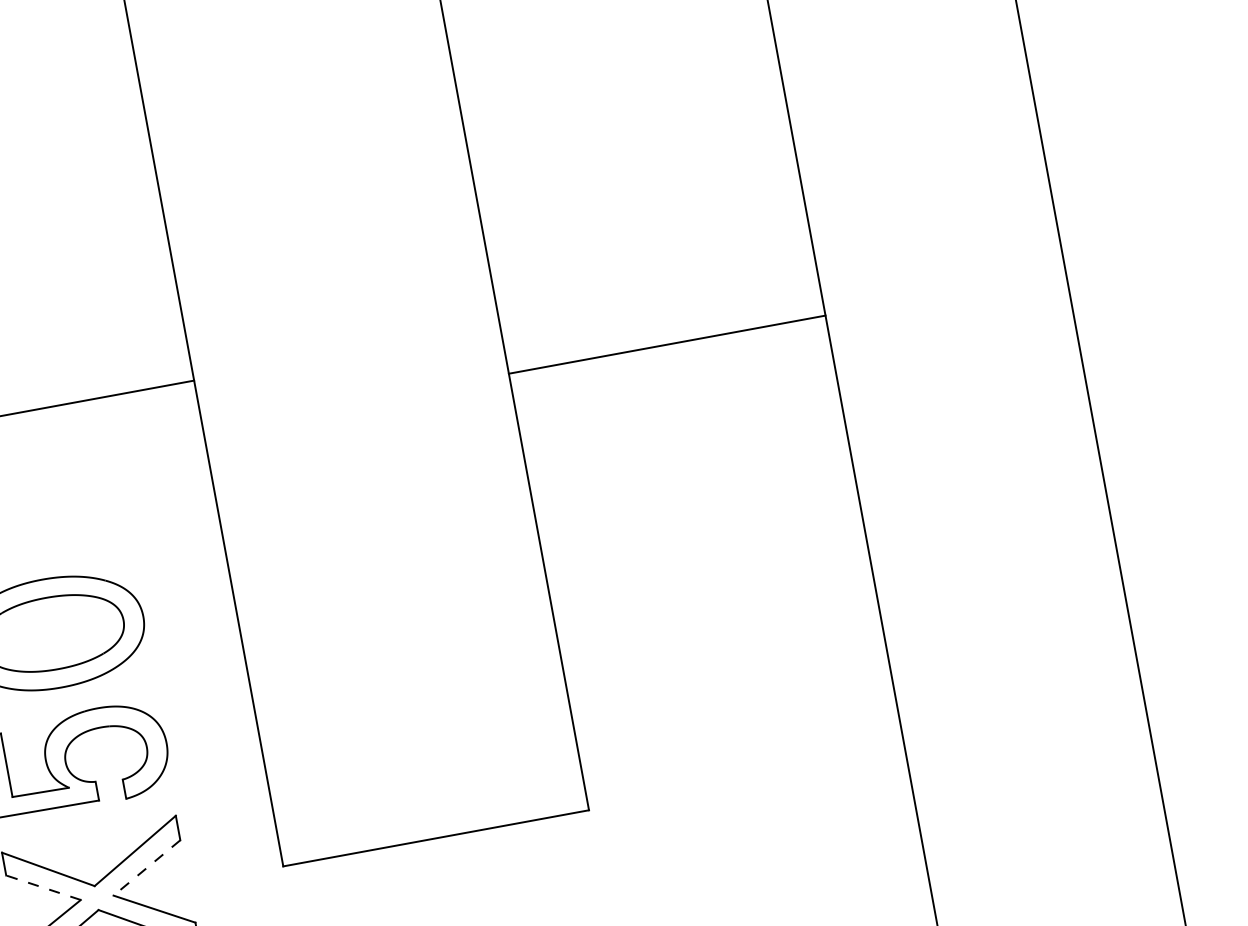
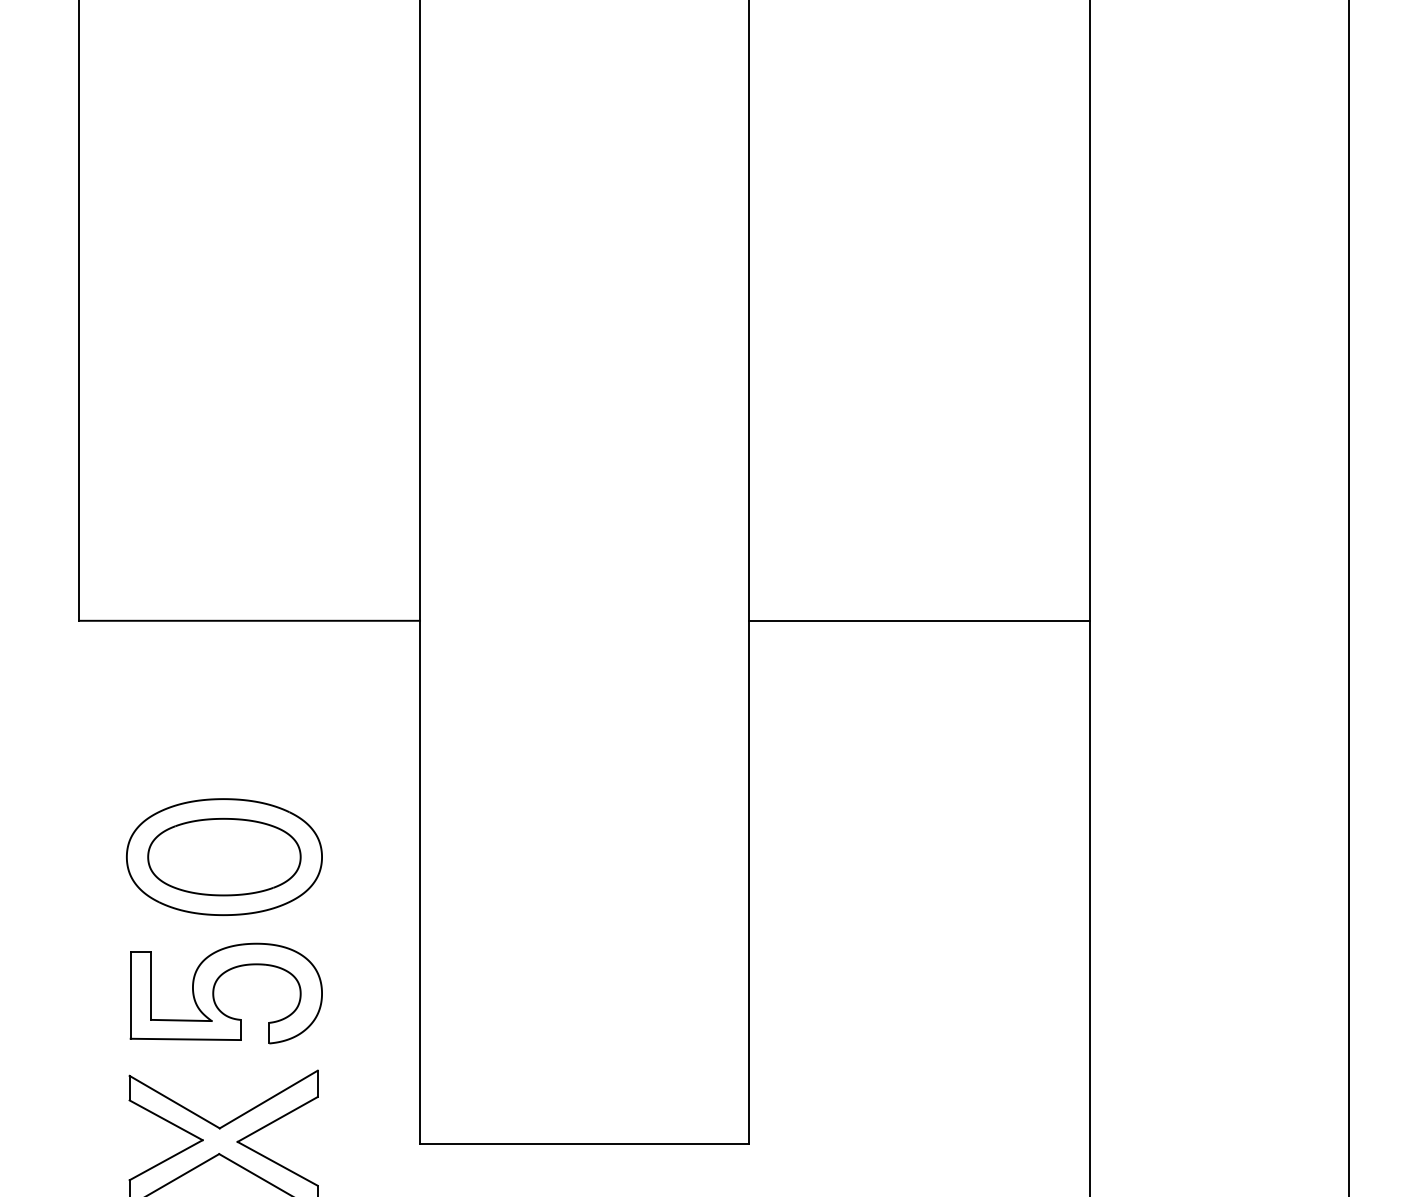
line: (666, 344) -> (919, 620), moved
line: (146, 868) -> (277, 1119), dashed -> solid
line: (43, 887) -> (166, 1120), dashed -> solid

